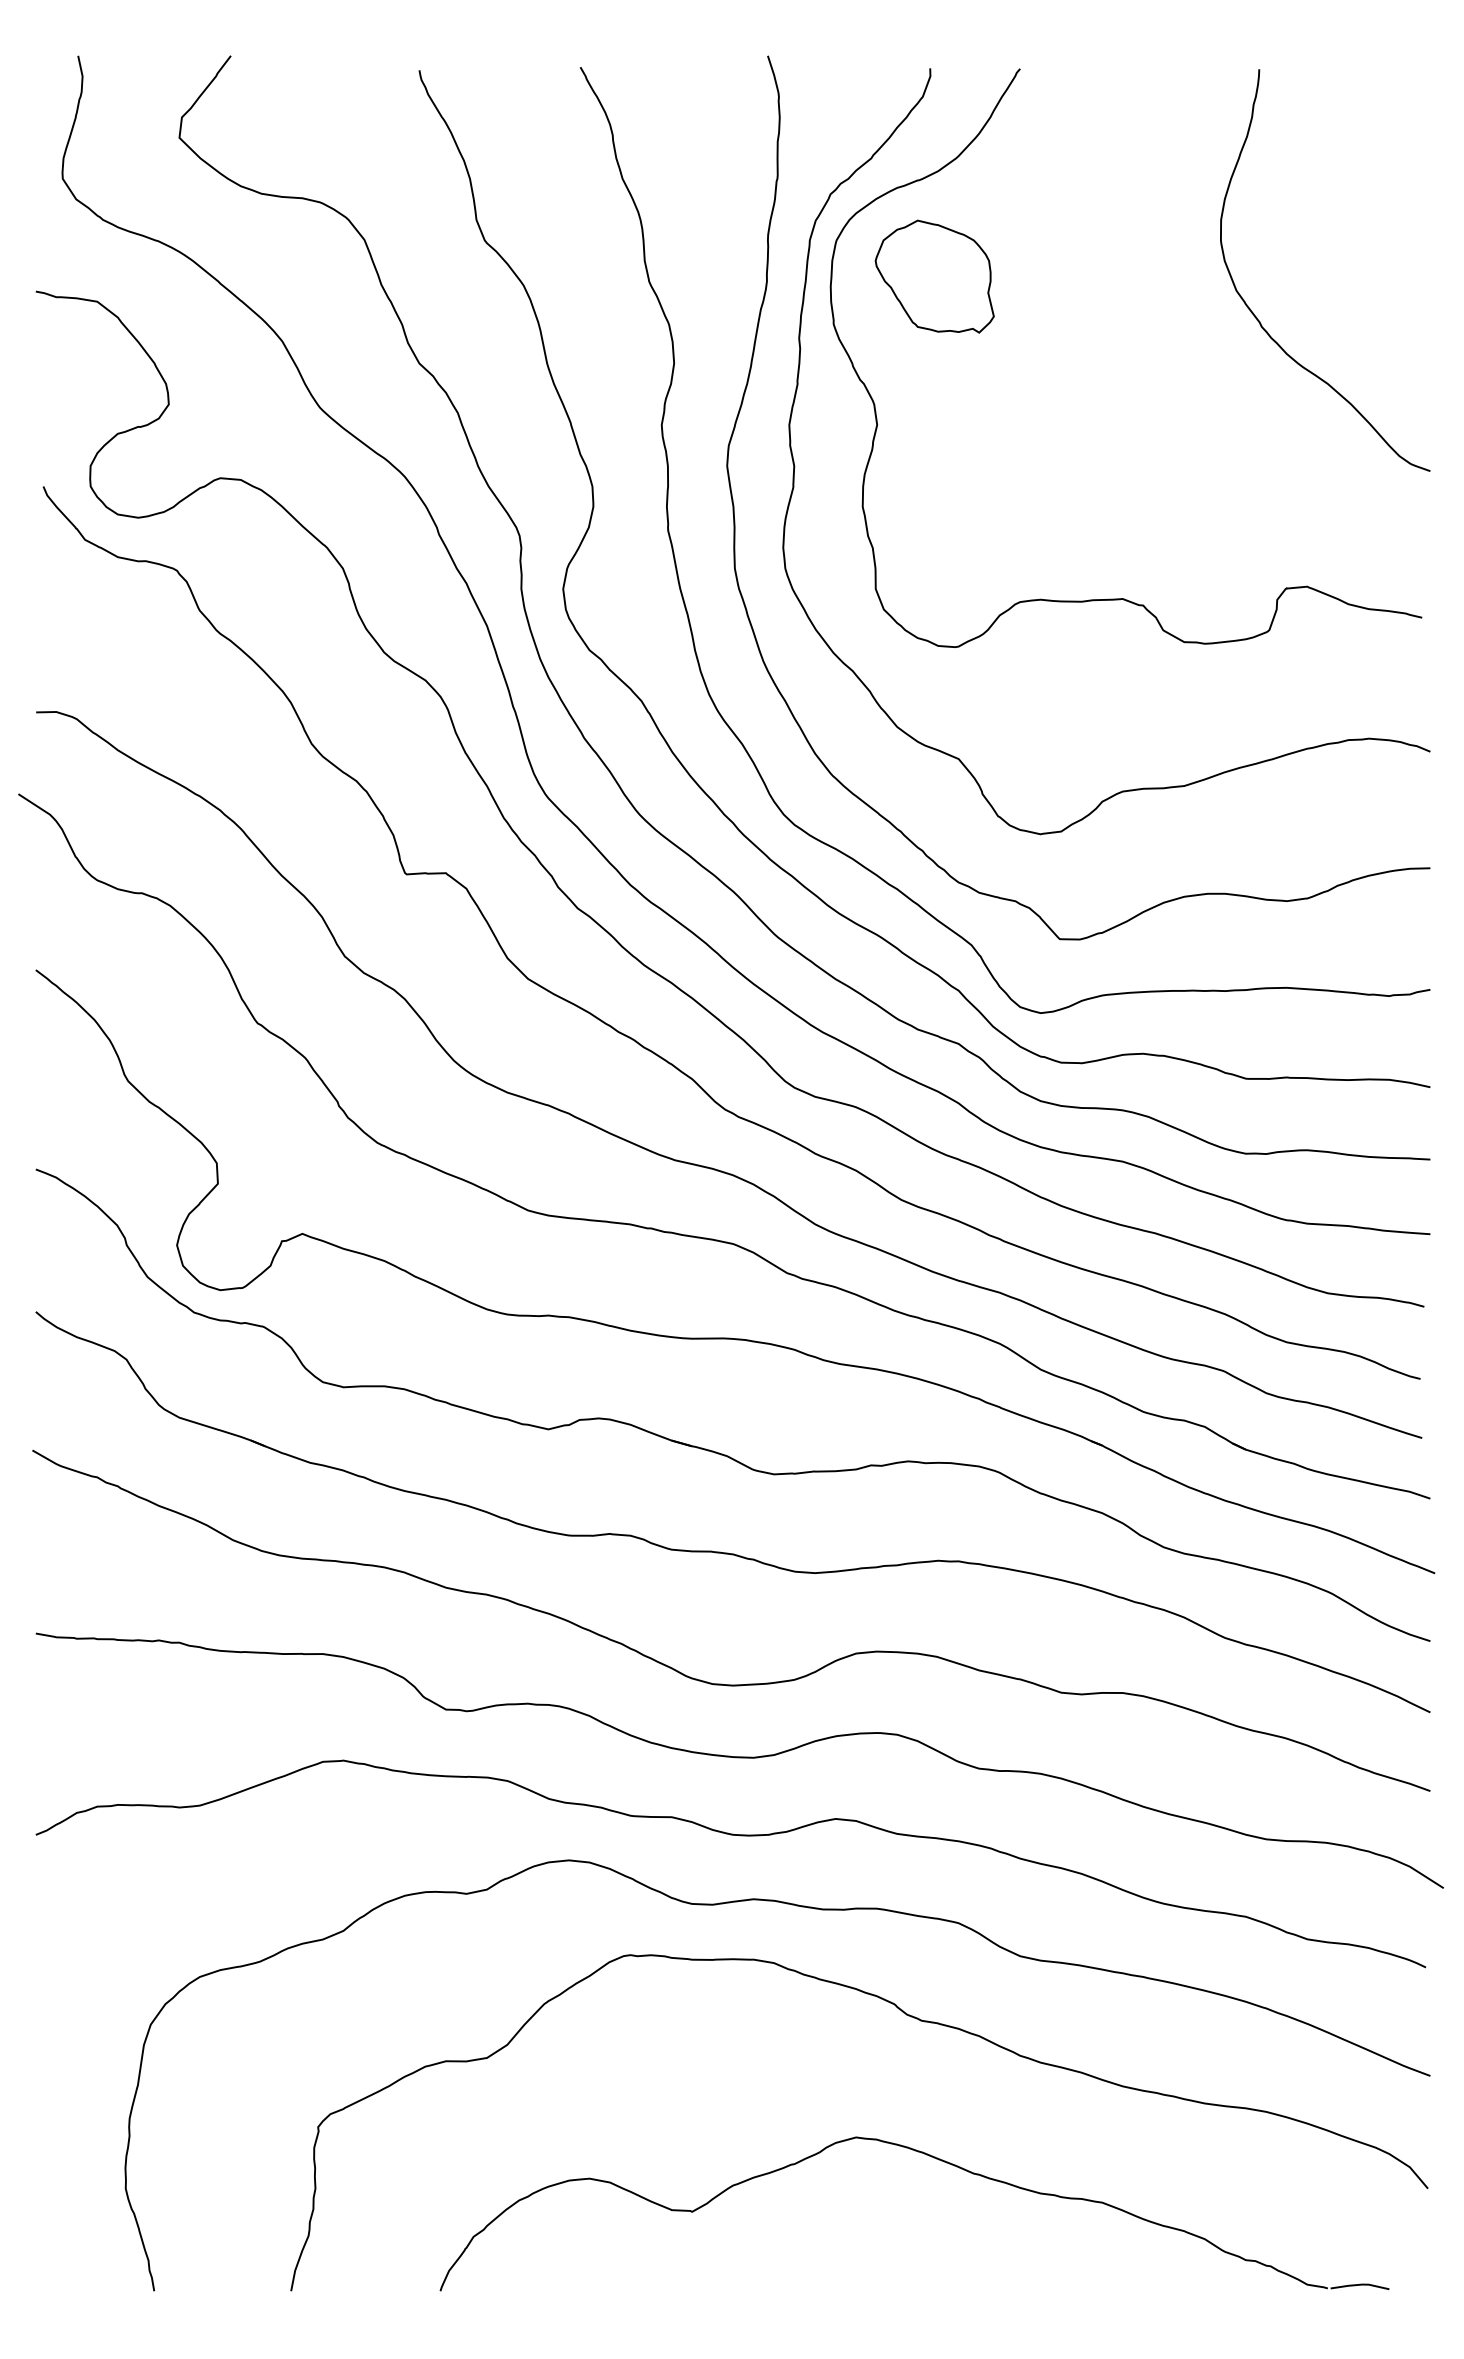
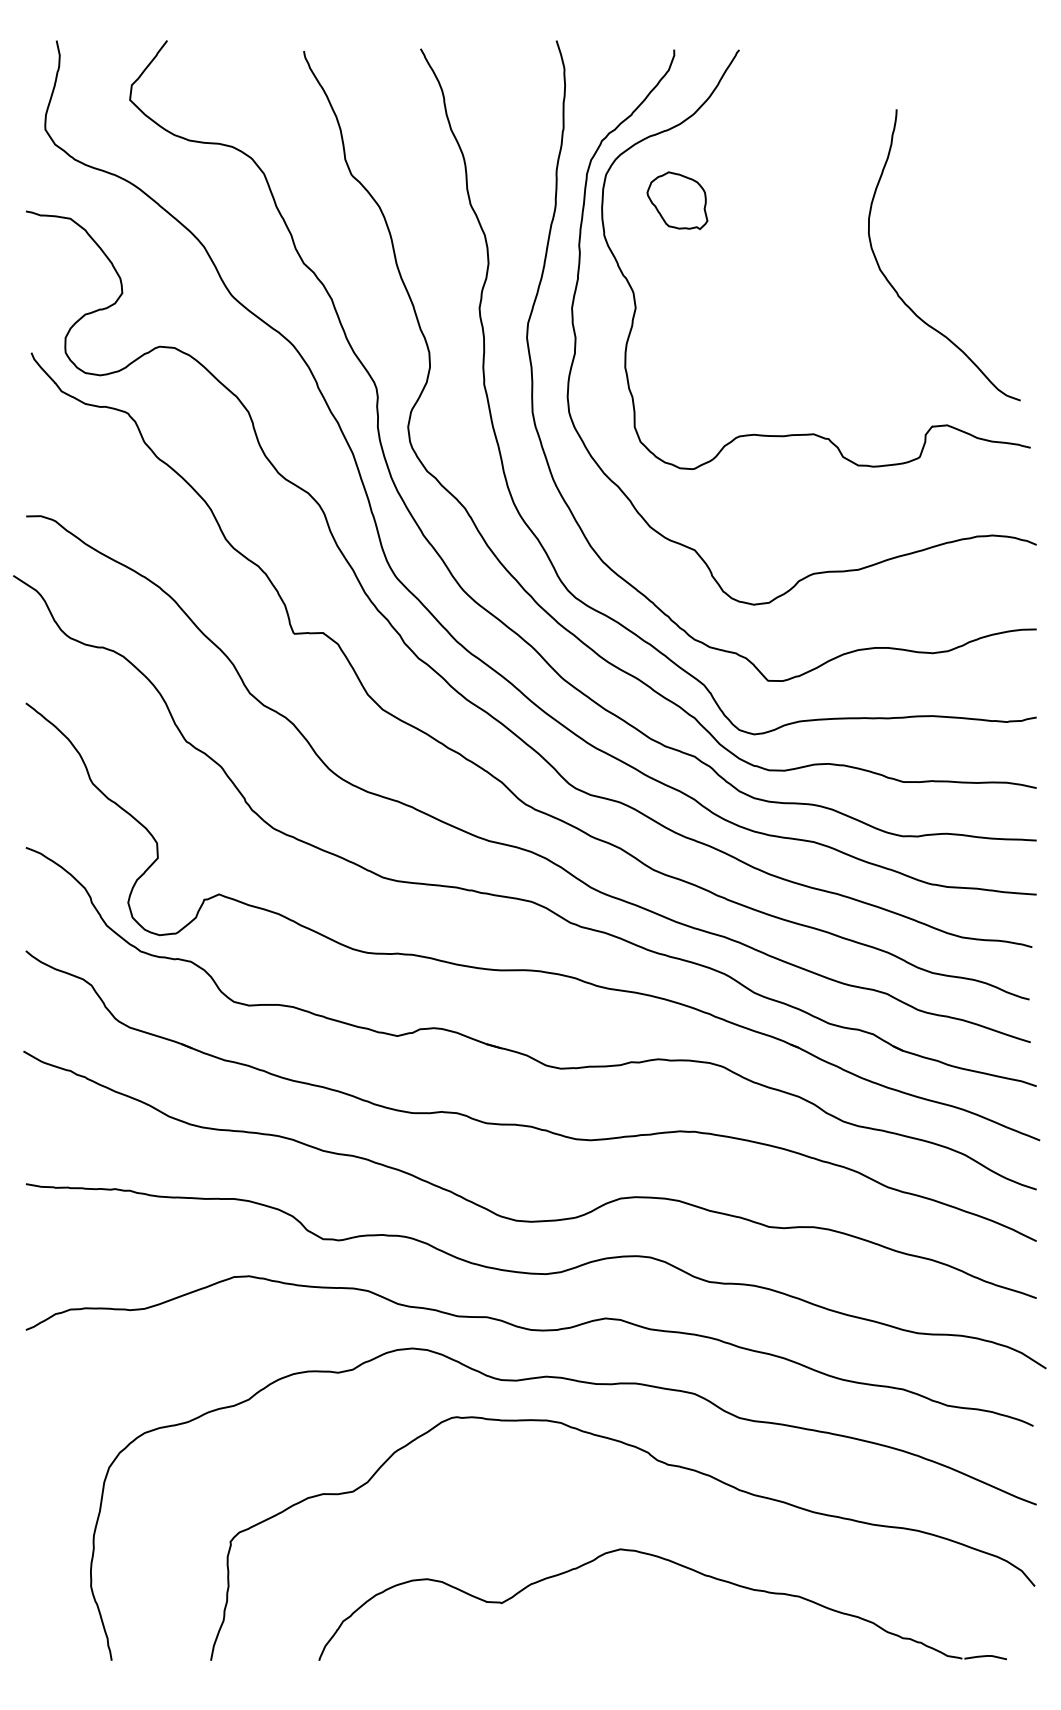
part: (934, 276) -> (677, 200), size x0.7
curve: (1260, 320) -> (897, 291), moved

